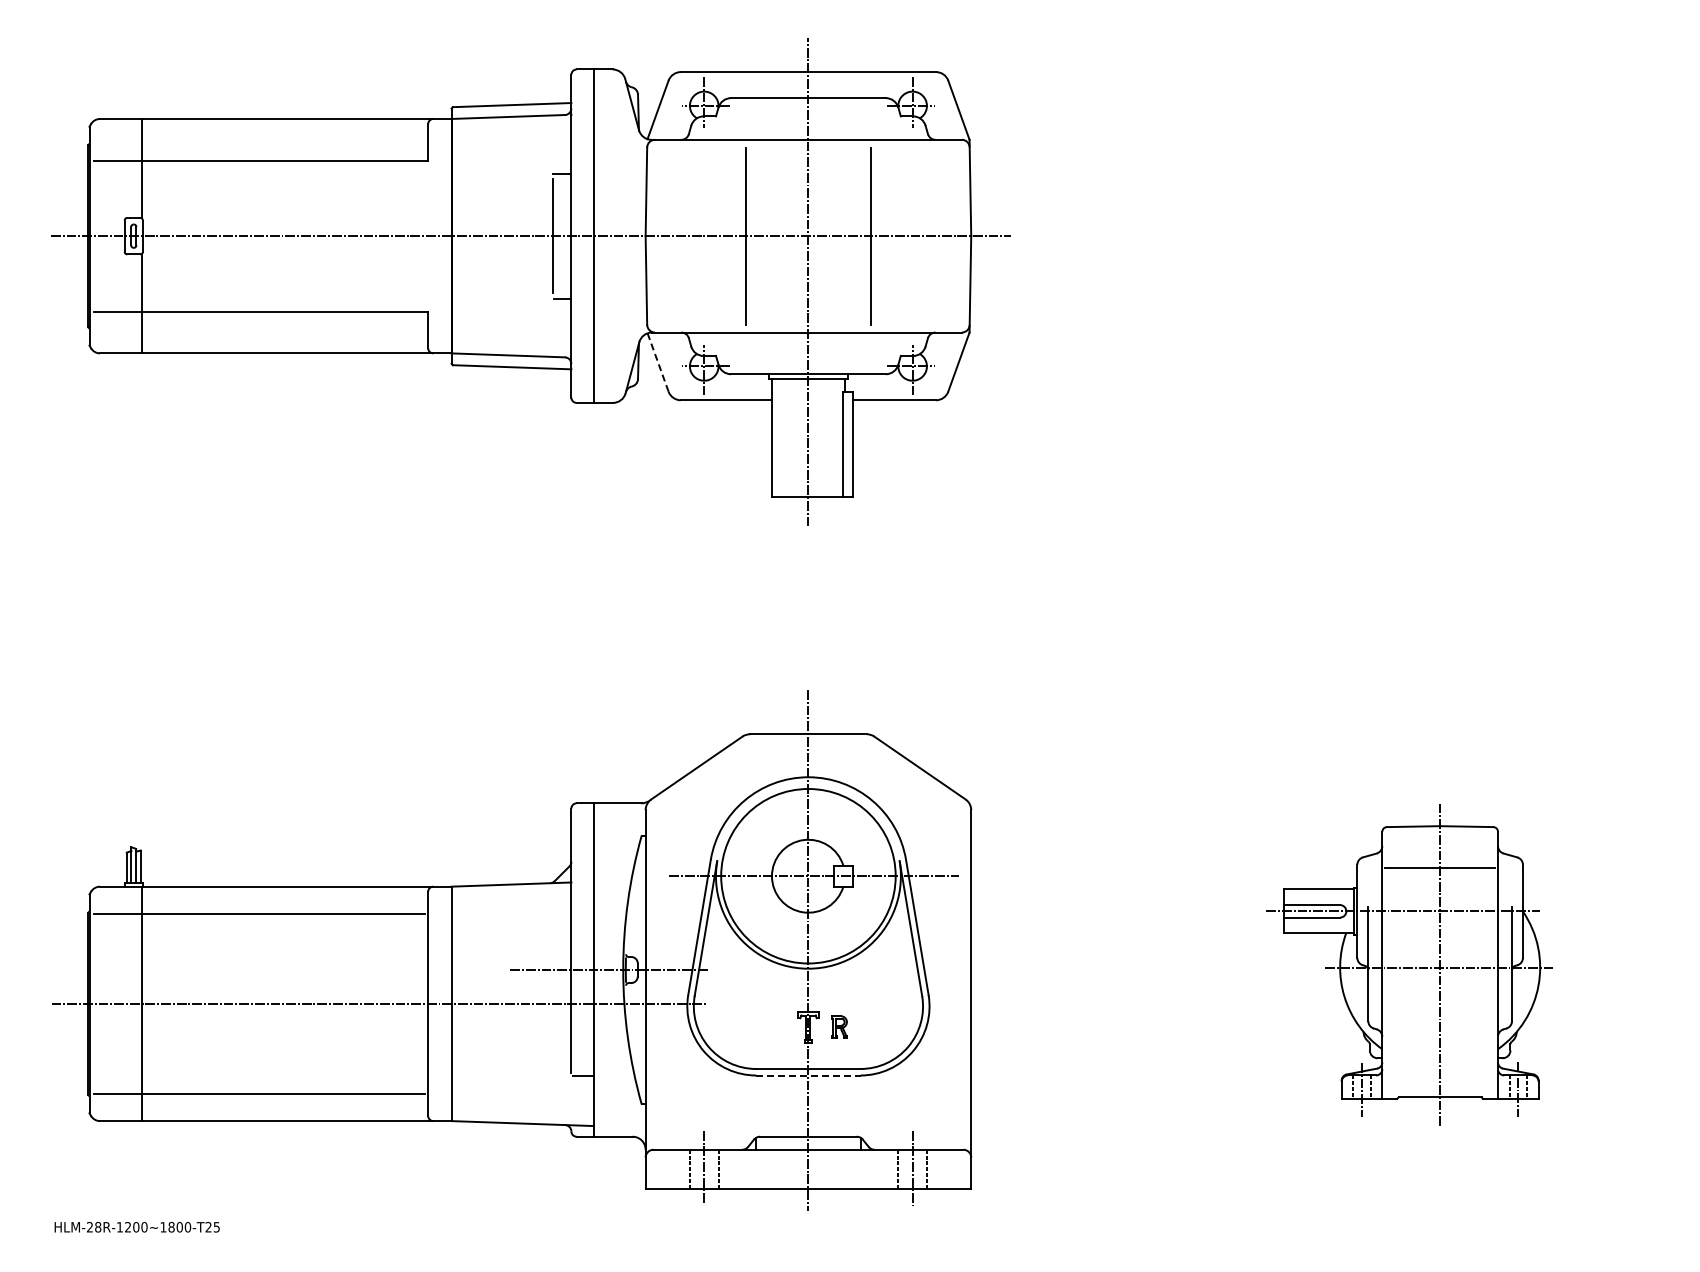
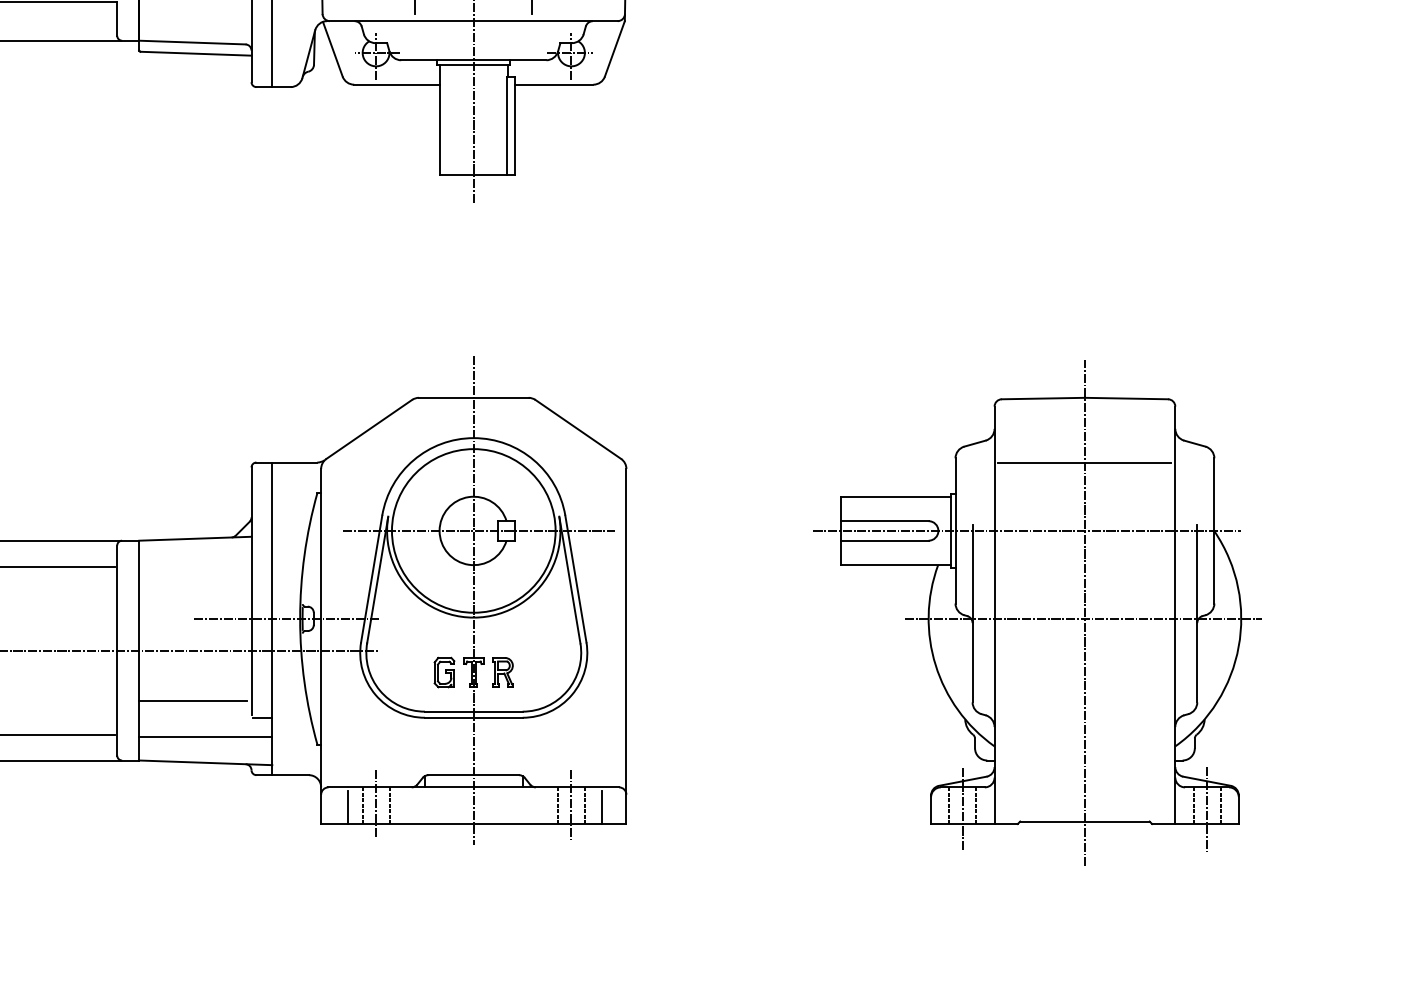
line: (657, 362) -> (332, 49), dashed -> solid
part: (1409, 963) -> (1037, 612), size x1.67
part: (776, 1026) -> (443, 671), added
part: (839, 1026) -> (502, 671), size x1.43
line: (508, 1057) -> (192, 700), added
line: (808, 1075) -> (473, 717), dashed -> solid
line: (522, 1096) -> (205, 737), added
line: (674, 1170) -> (348, 806), added
line: (945, 1170) -> (602, 806), added

